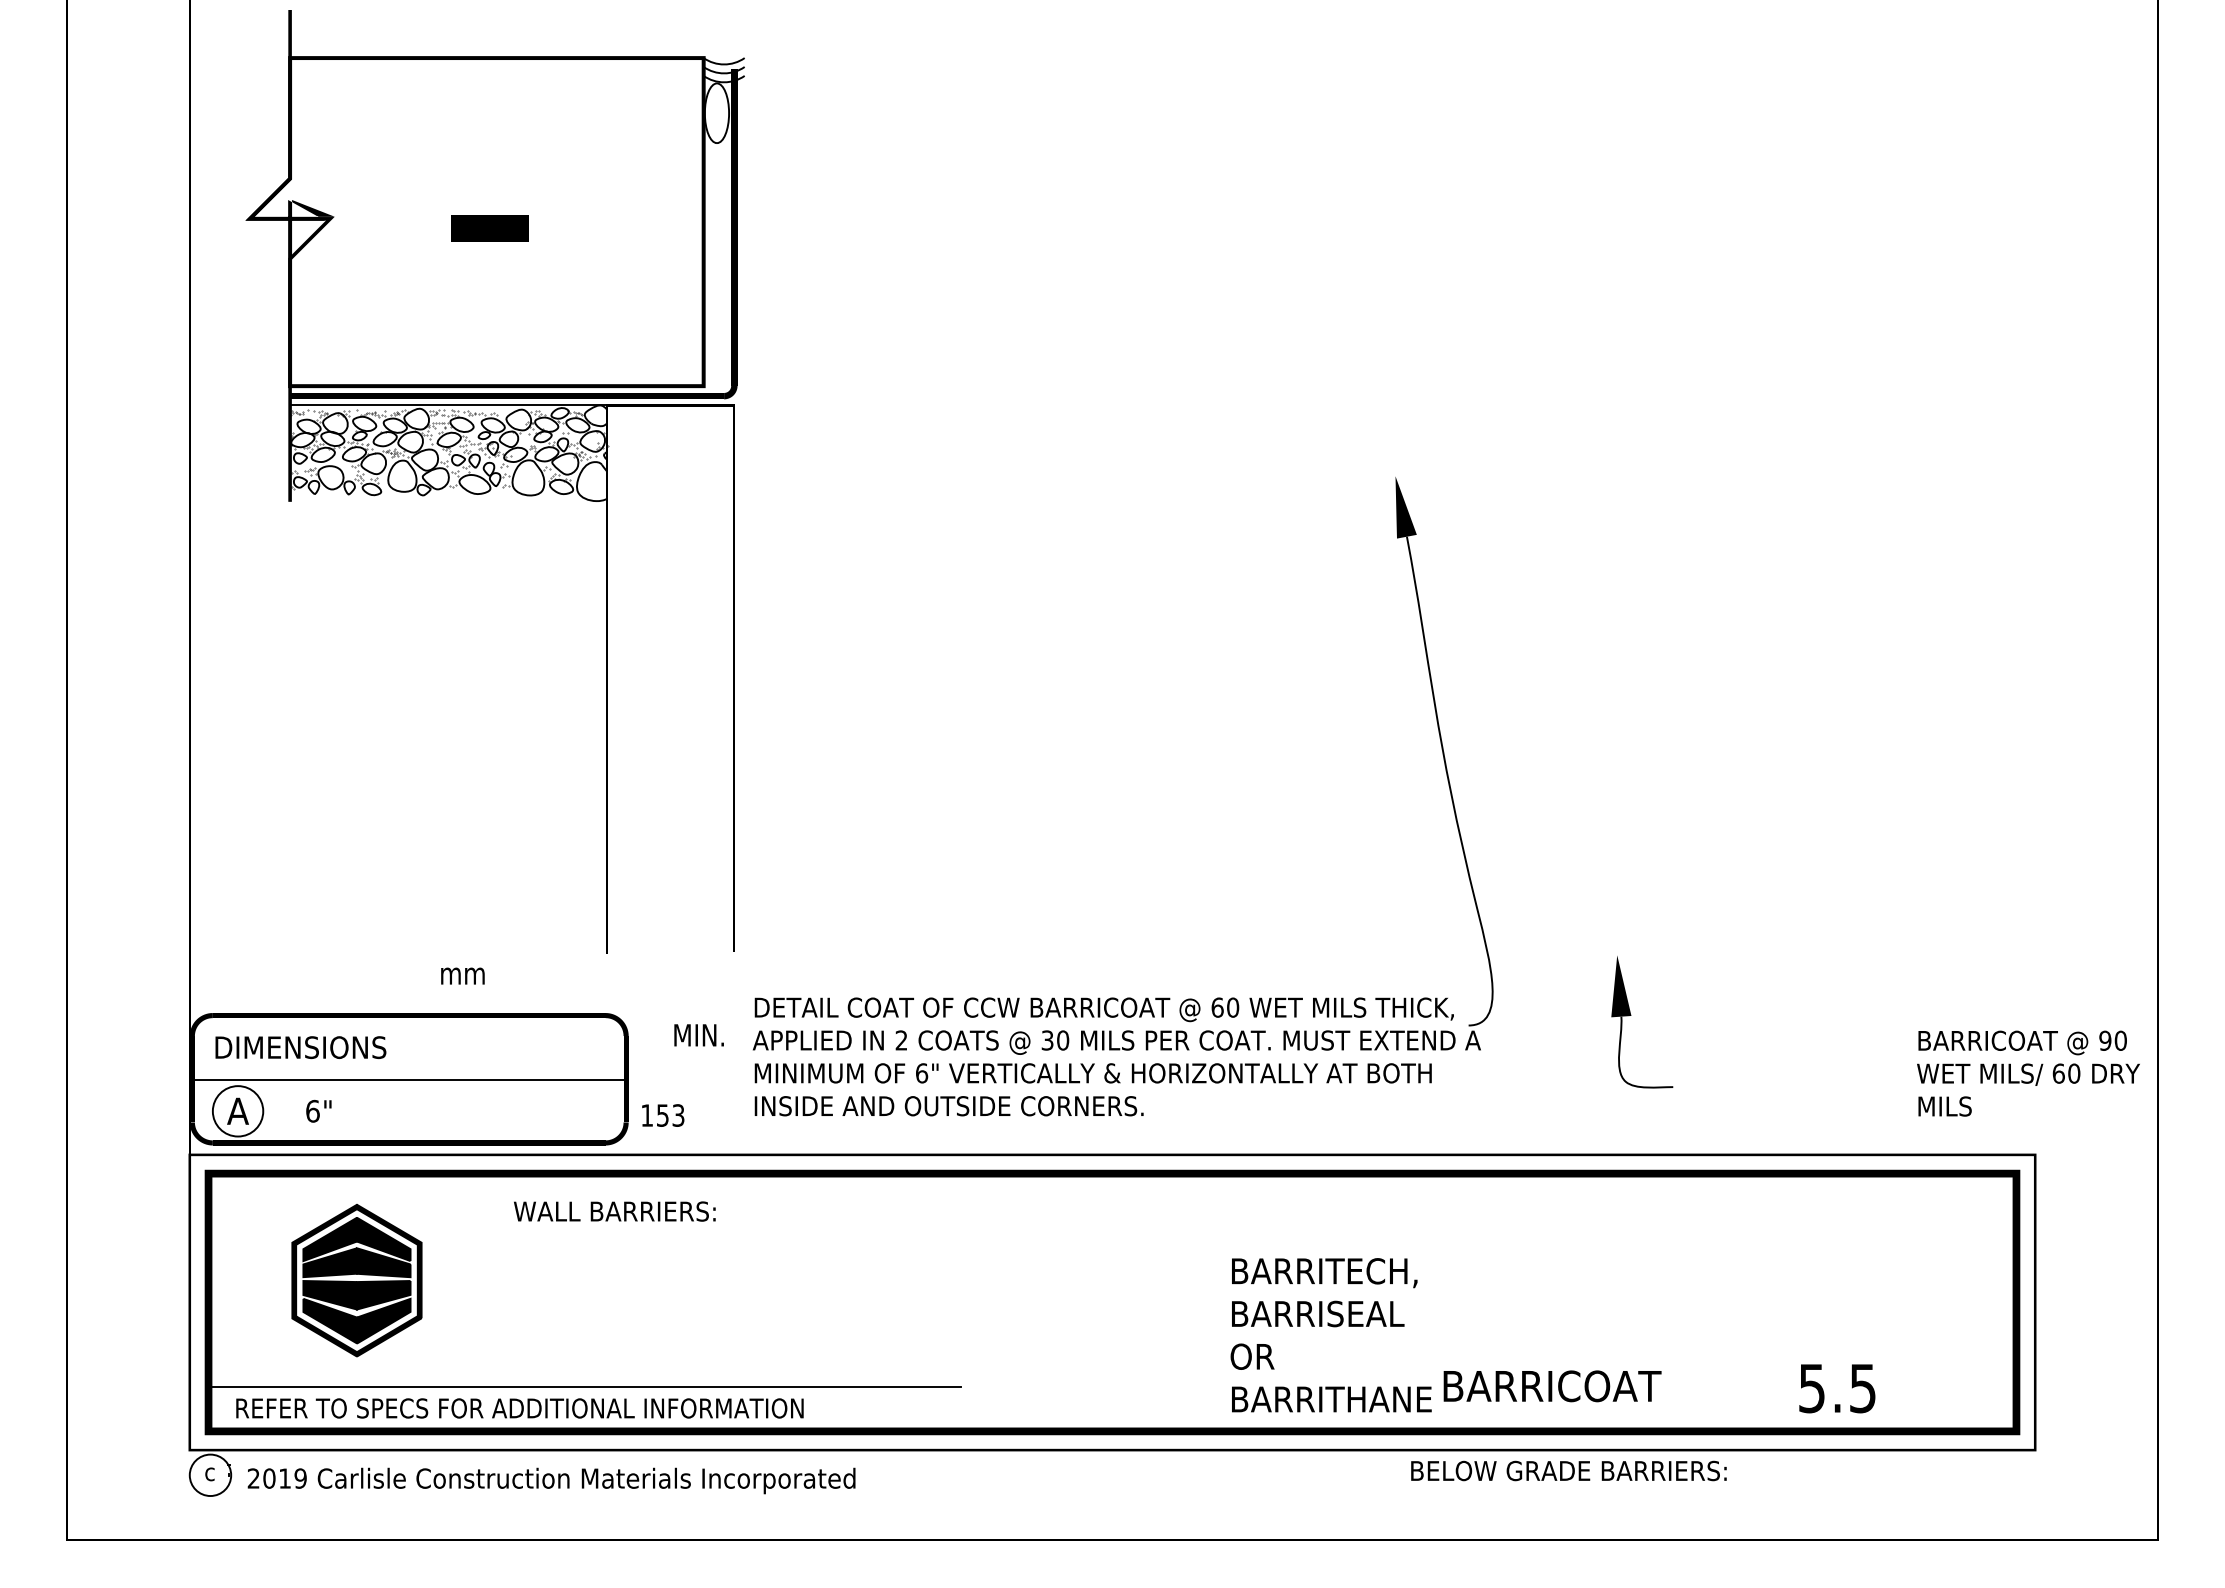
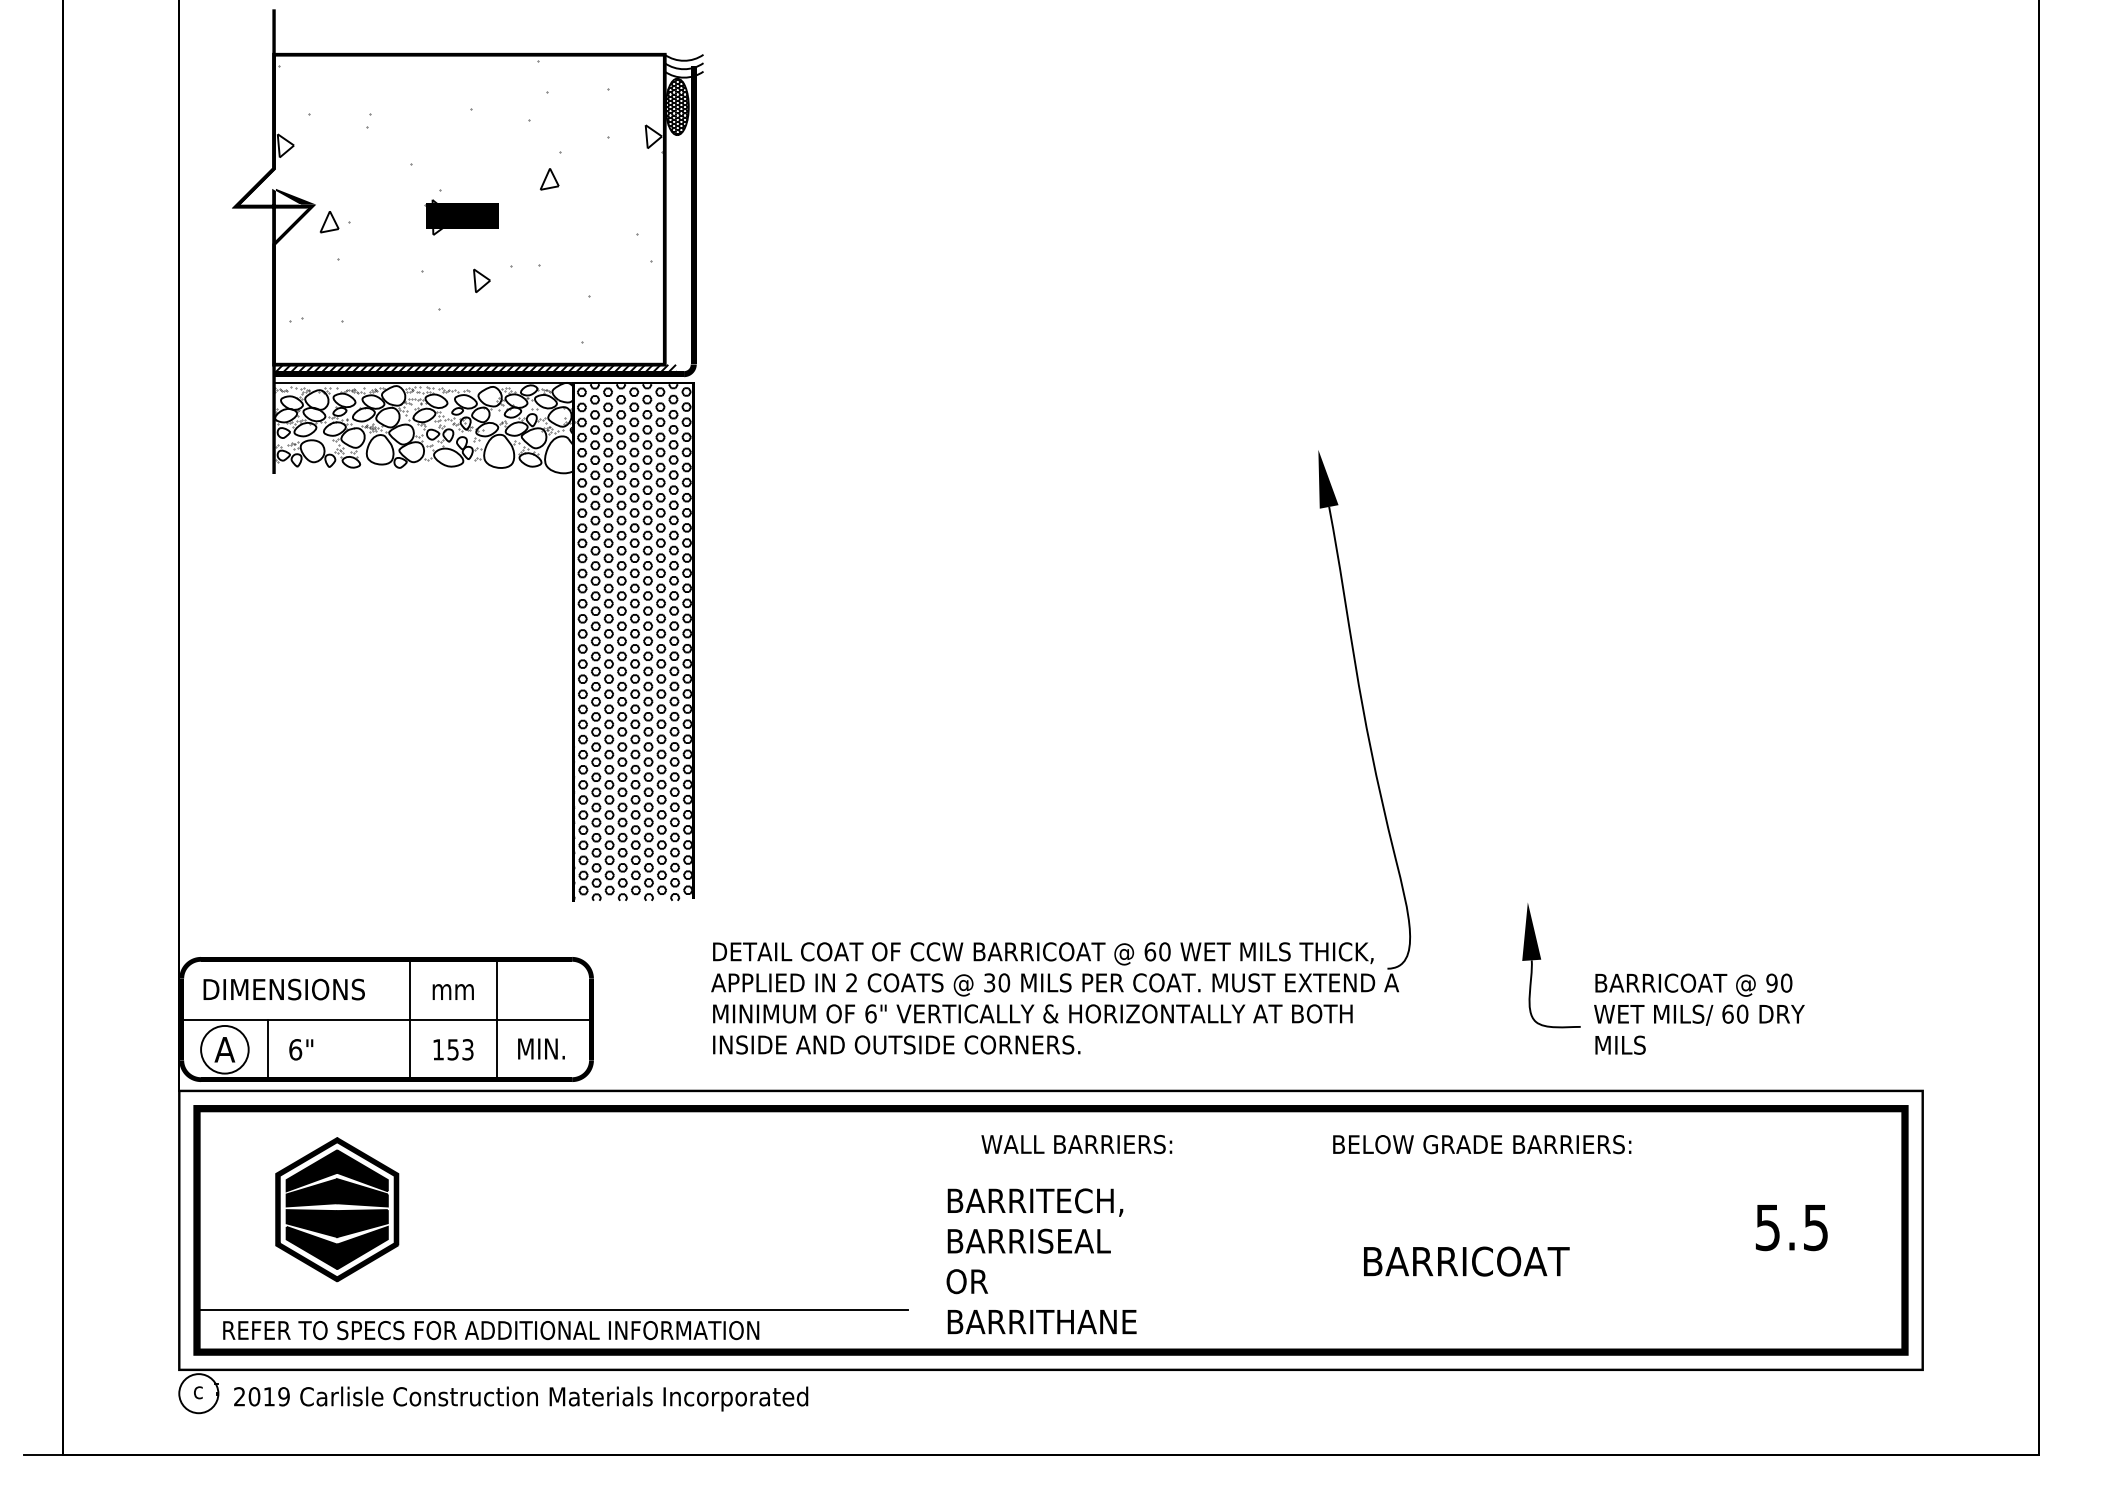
hatch: (716, 112) -> (676, 106), added
hatch: (496, 213) -> (469, 201), added
hatch: (503, 391) -> (475, 369), added
hatch: (669, 679) -> (632, 641), added
text: (462, 975) -> (452, 991), moved
text: (699, 1034) -> (541, 1048), moved
text: (2028, 1072) -> (1699, 1013), moved
line: (434, 1079) -> (410, 1019), added
line: (525, 1079) -> (496, 1019), added
line: (284, 1111) -> (268, 1049), added
text: (663, 1115) -> (453, 1049), moved
text: (614, 1211) -> (1076, 1144), moved
text: (1331, 1335) -> (1041, 1261), moved
text: (1552, 1386) -> (1466, 1261), moved
text: (1837, 1389) -> (1791, 1228), moved
text: (1569, 1470) -> (1482, 1144), moved
line: (46, 1539) -> (43, 1454), added

